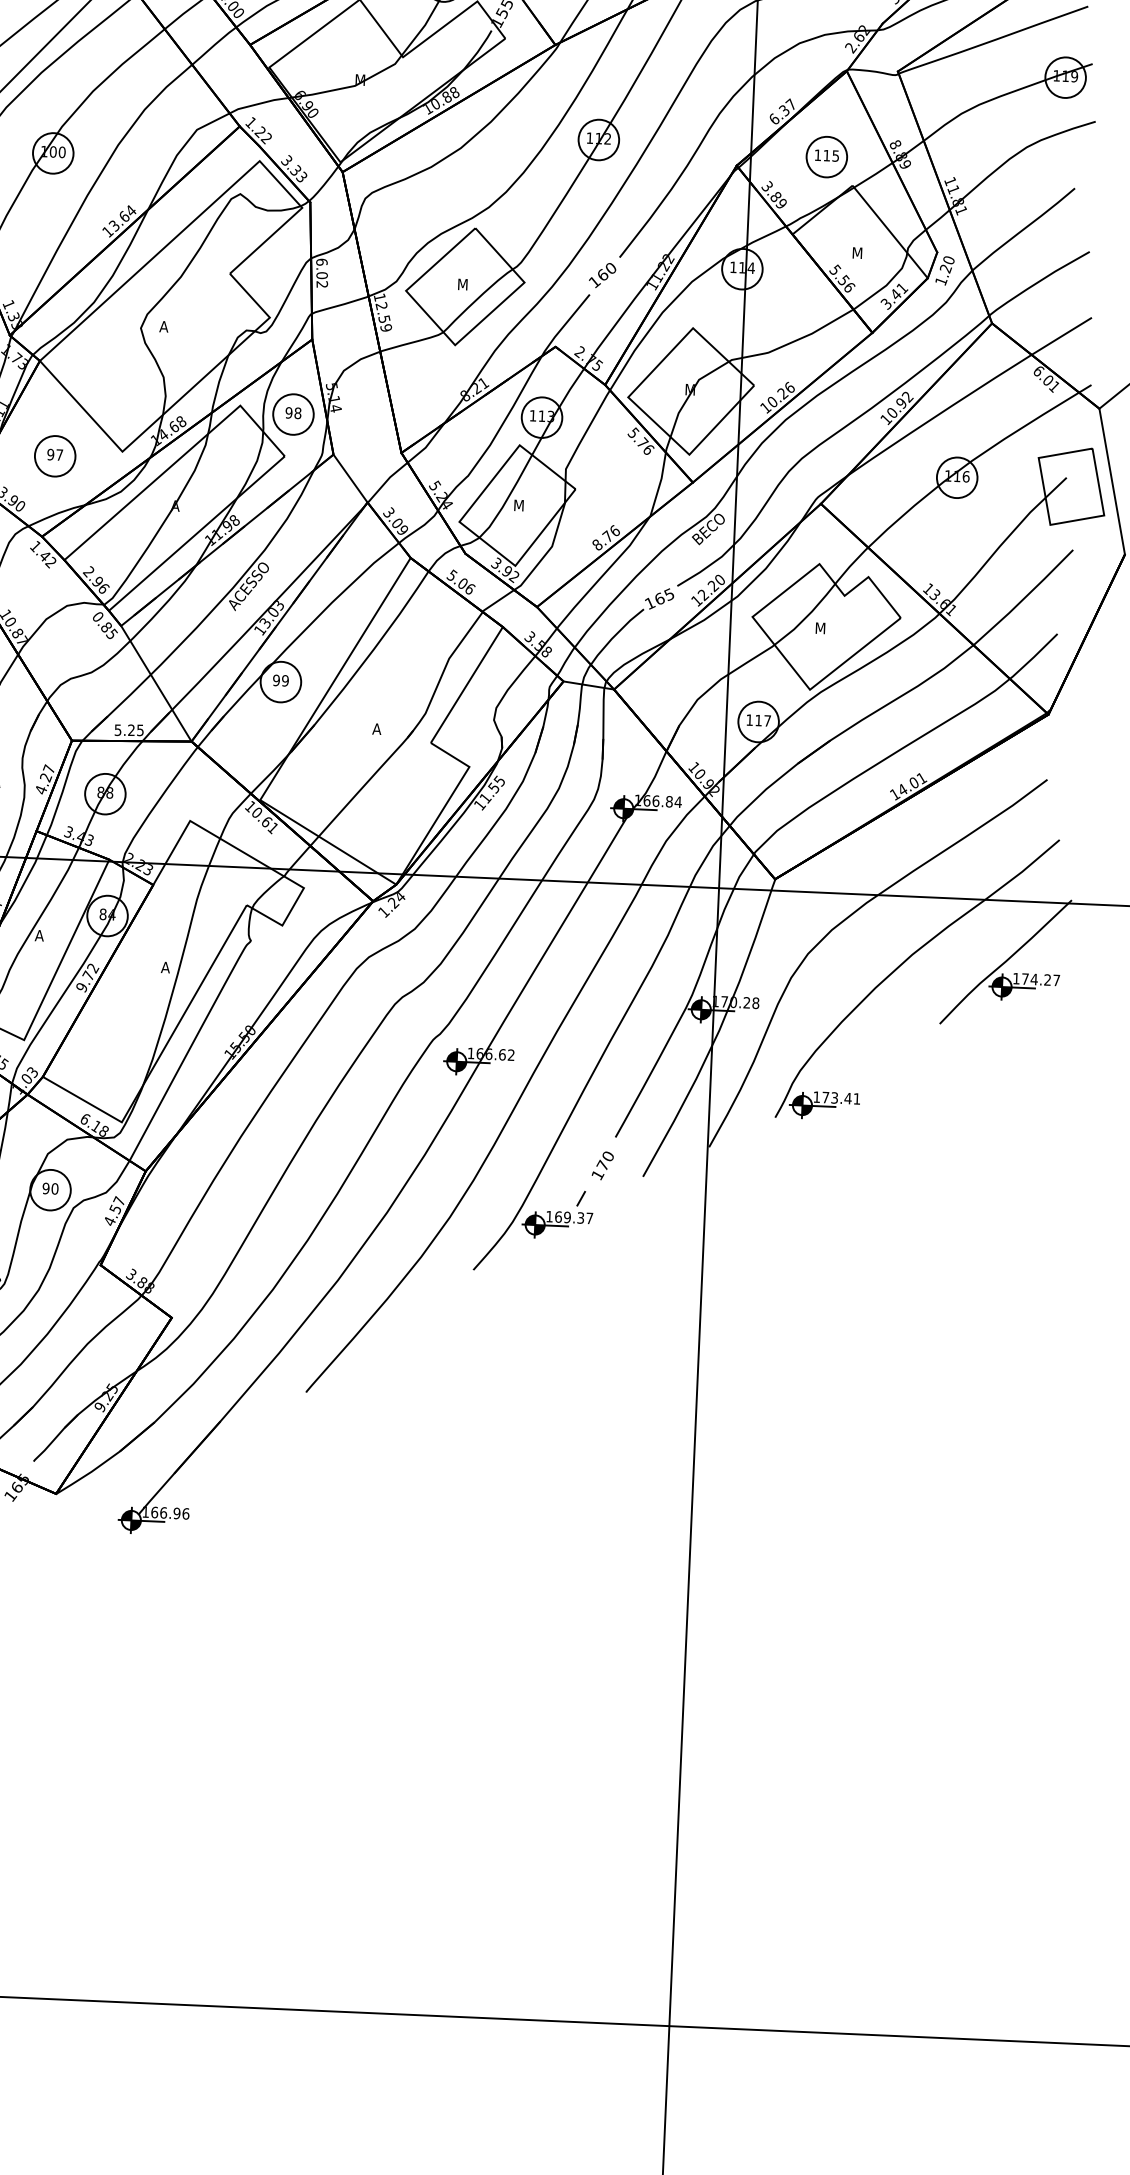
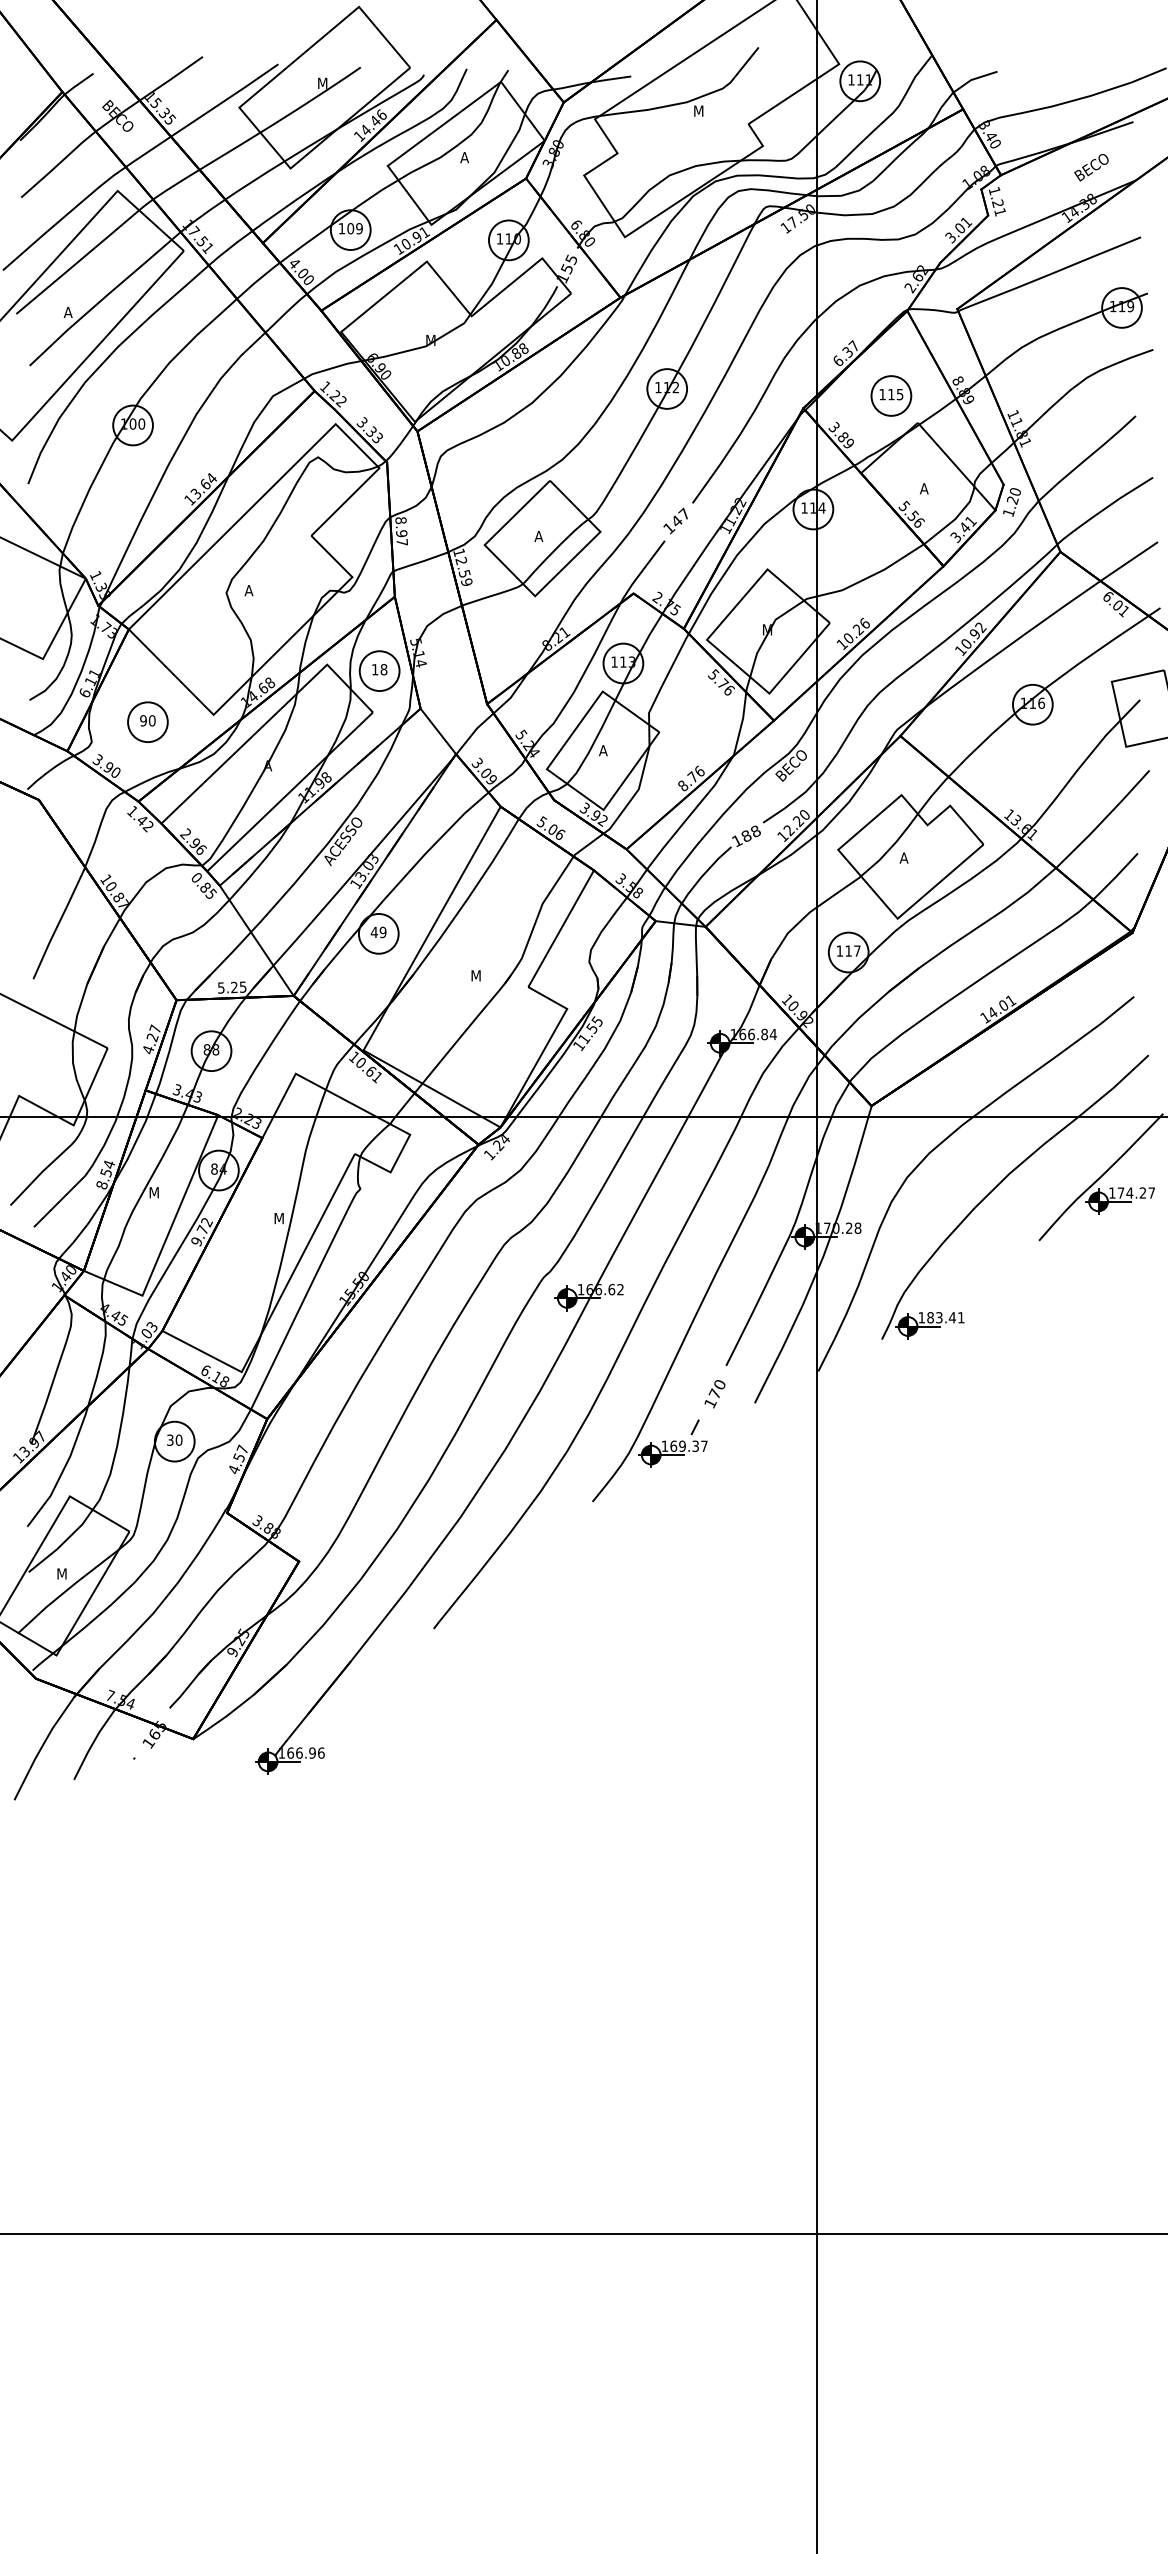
text: (856, 252) -> (924, 488), M -> A
text: (606, 270) -> (680, 516), 160 -> 147
text: (321, 273) -> (401, 531), 6.02 -> 8.97
text: (462, 284) -> (539, 536), M -> A
text: (288, 412) -> (374, 669), 98 -> 18
text: (58, 454) -> (151, 720), 97 -> 90
text: (518, 505) -> (604, 750), M -> A
text: (663, 596) -> (750, 833), 165 -> 188
text: (819, 627) -> (904, 857), M -> A
text: (275, 680) -> (373, 932), 99 -> 49
text: (377, 728) -> (475, 975), A -> M
text: (39, 935) -> (153, 1192), A -> M
text: (166, 967) -> (278, 1218), A -> M
text: (825, 1097) -> (930, 1317), 173.41 -> 183.41
text: (45, 1187) -> (169, 1439), 90 -> 30

